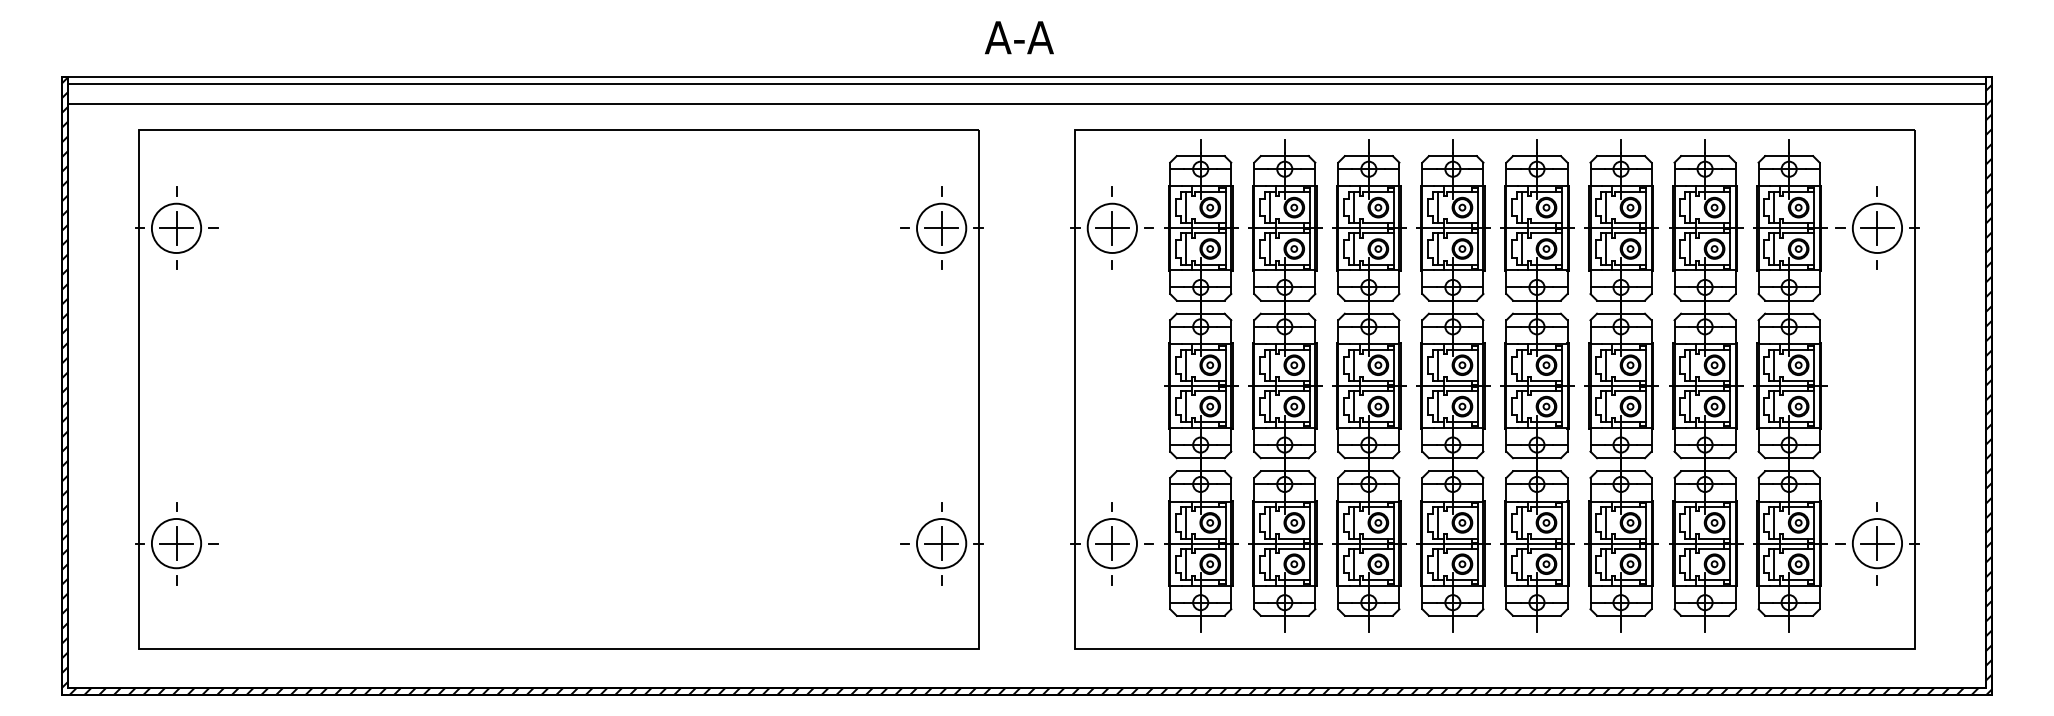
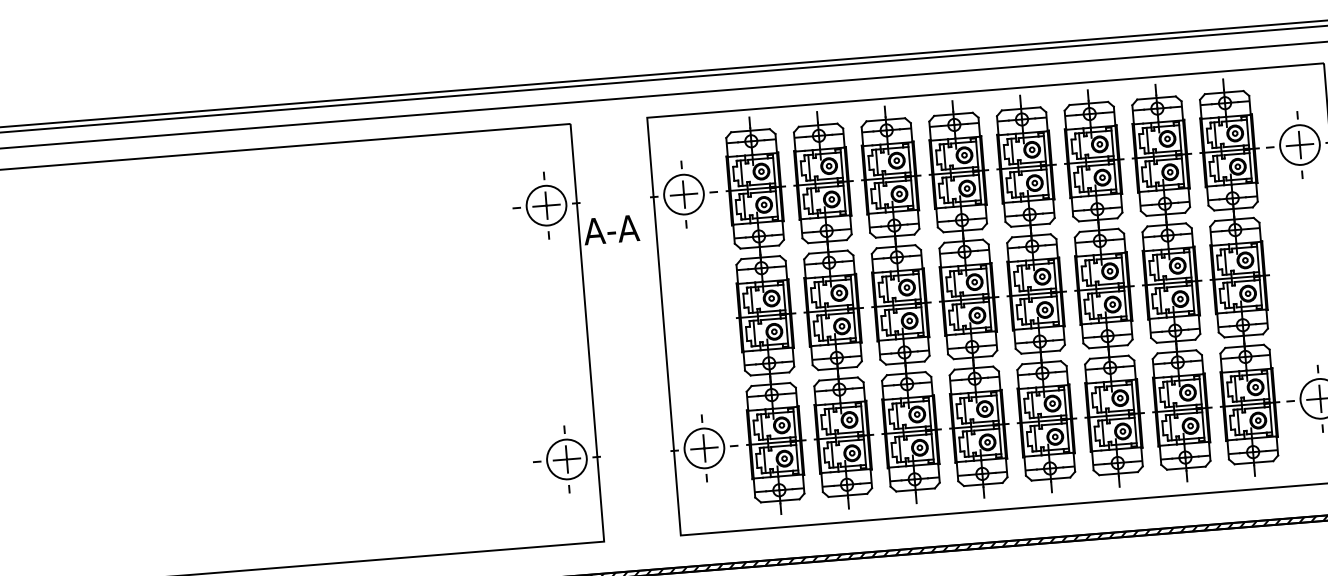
text: (1019, 37) -> (611, 229), moved

